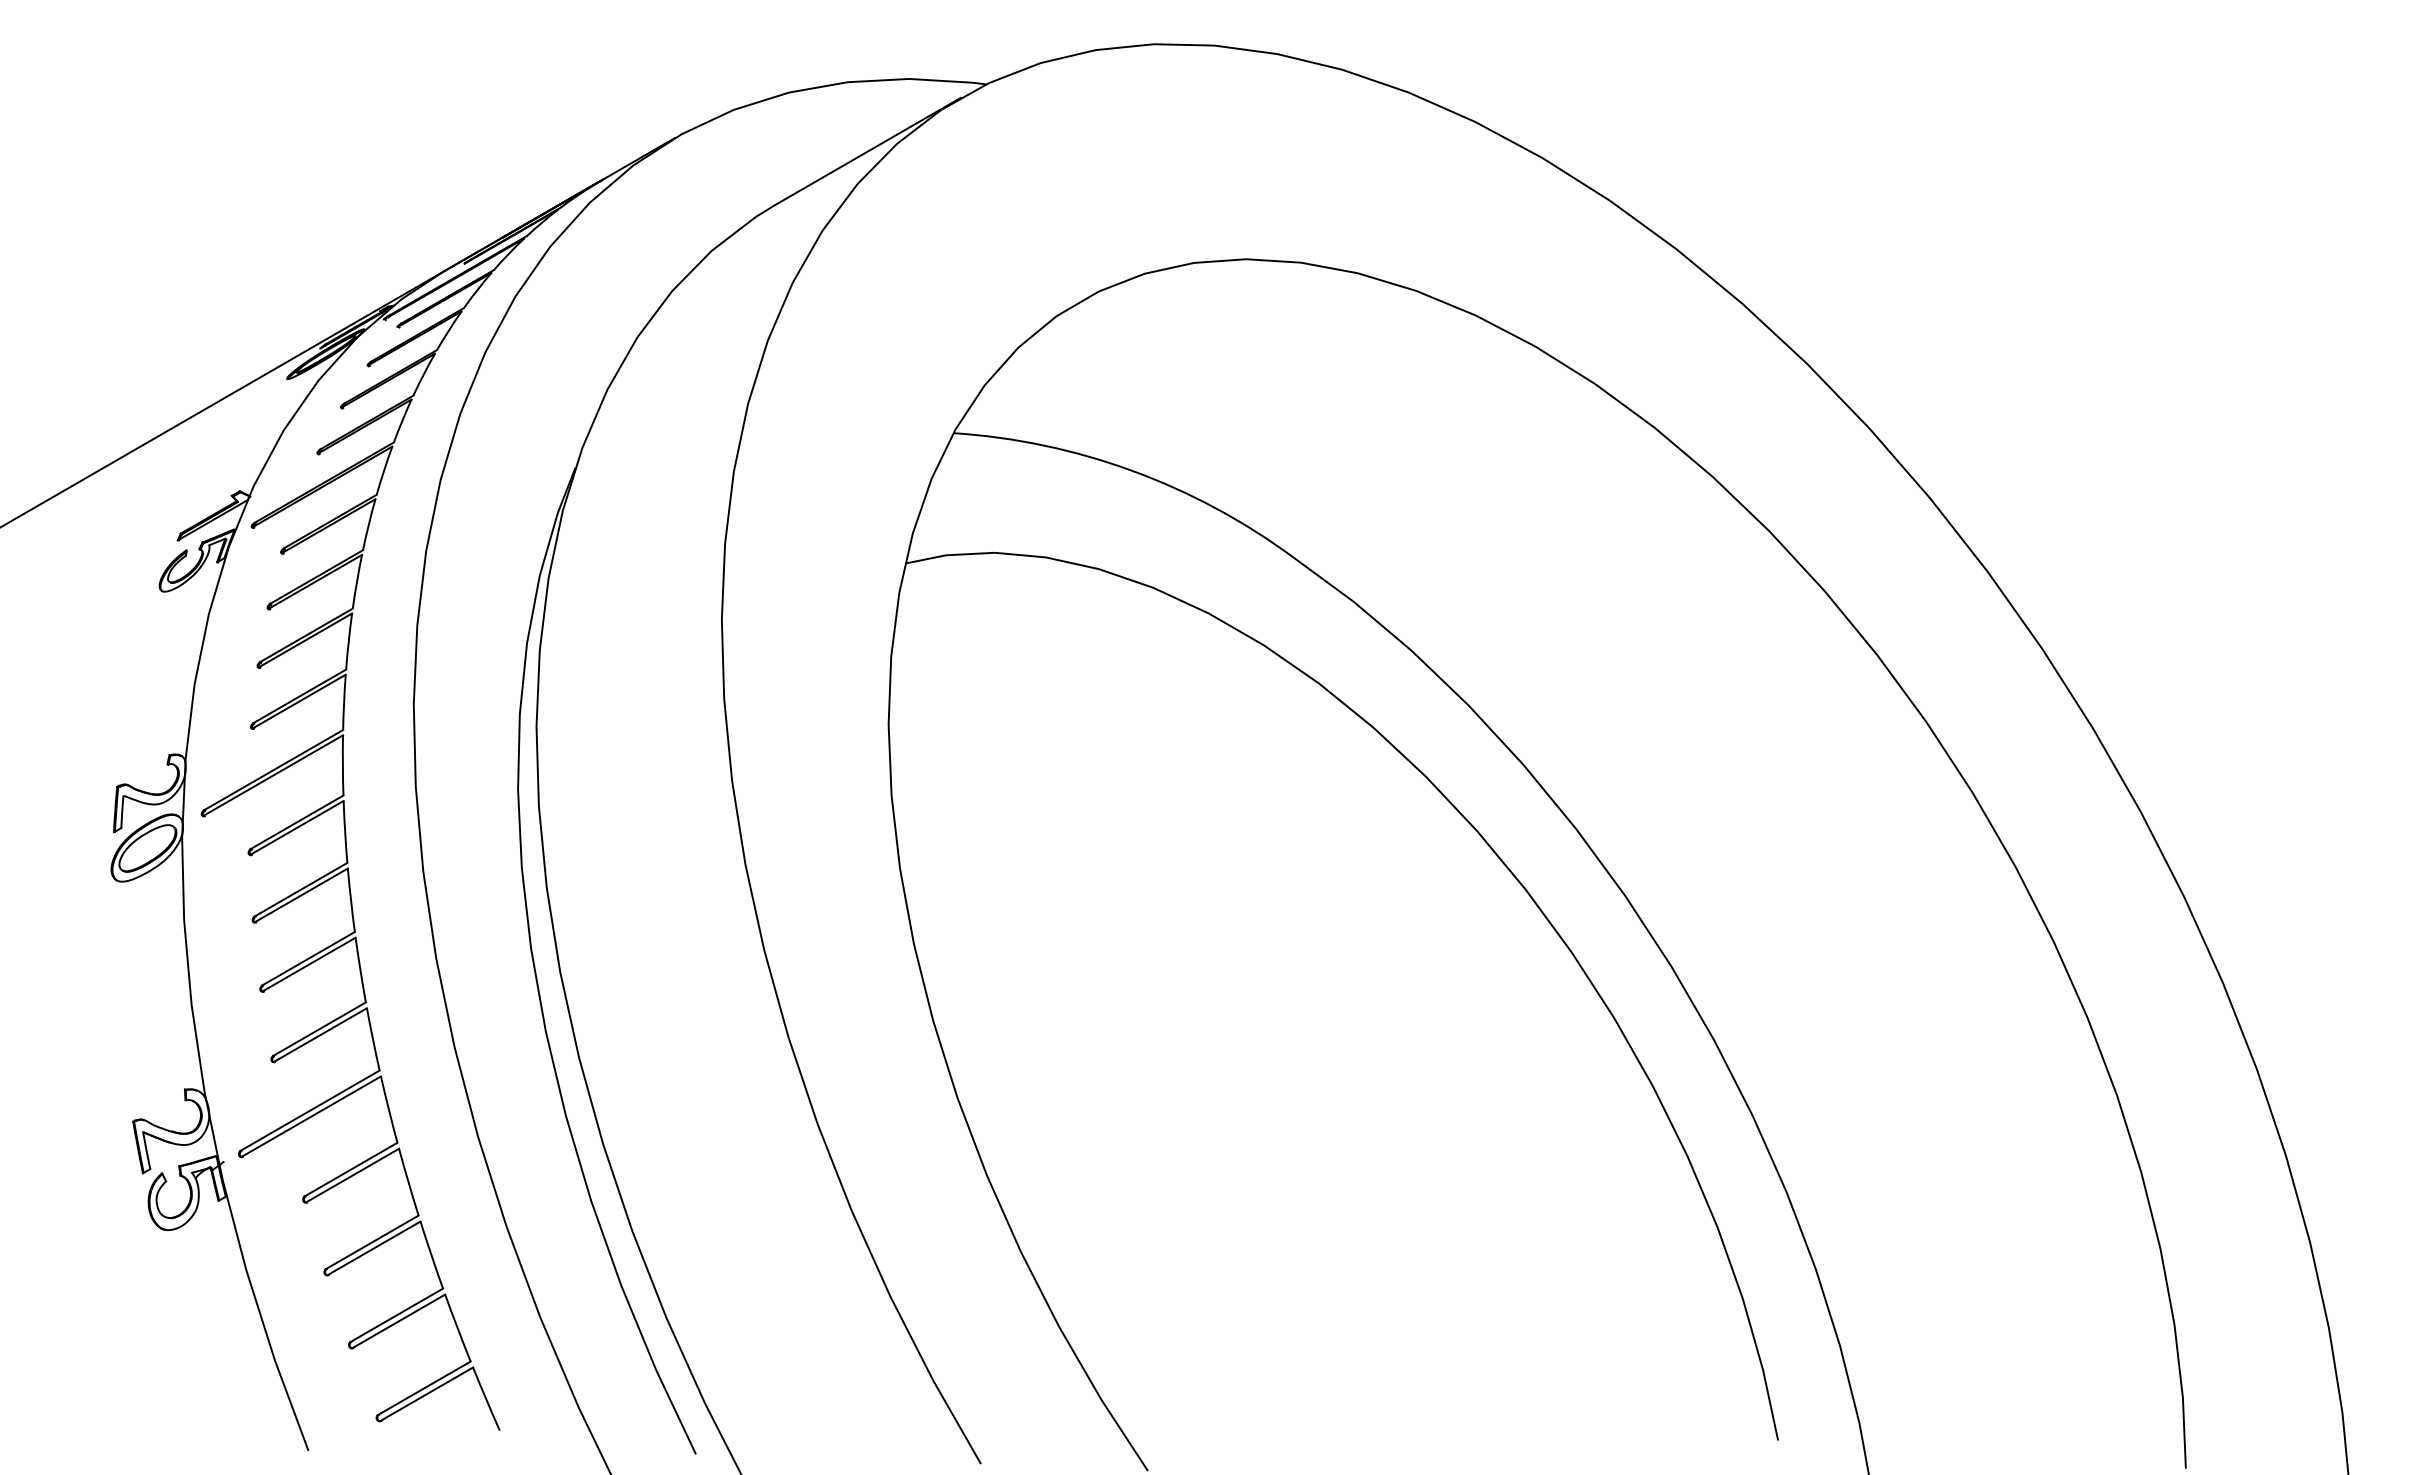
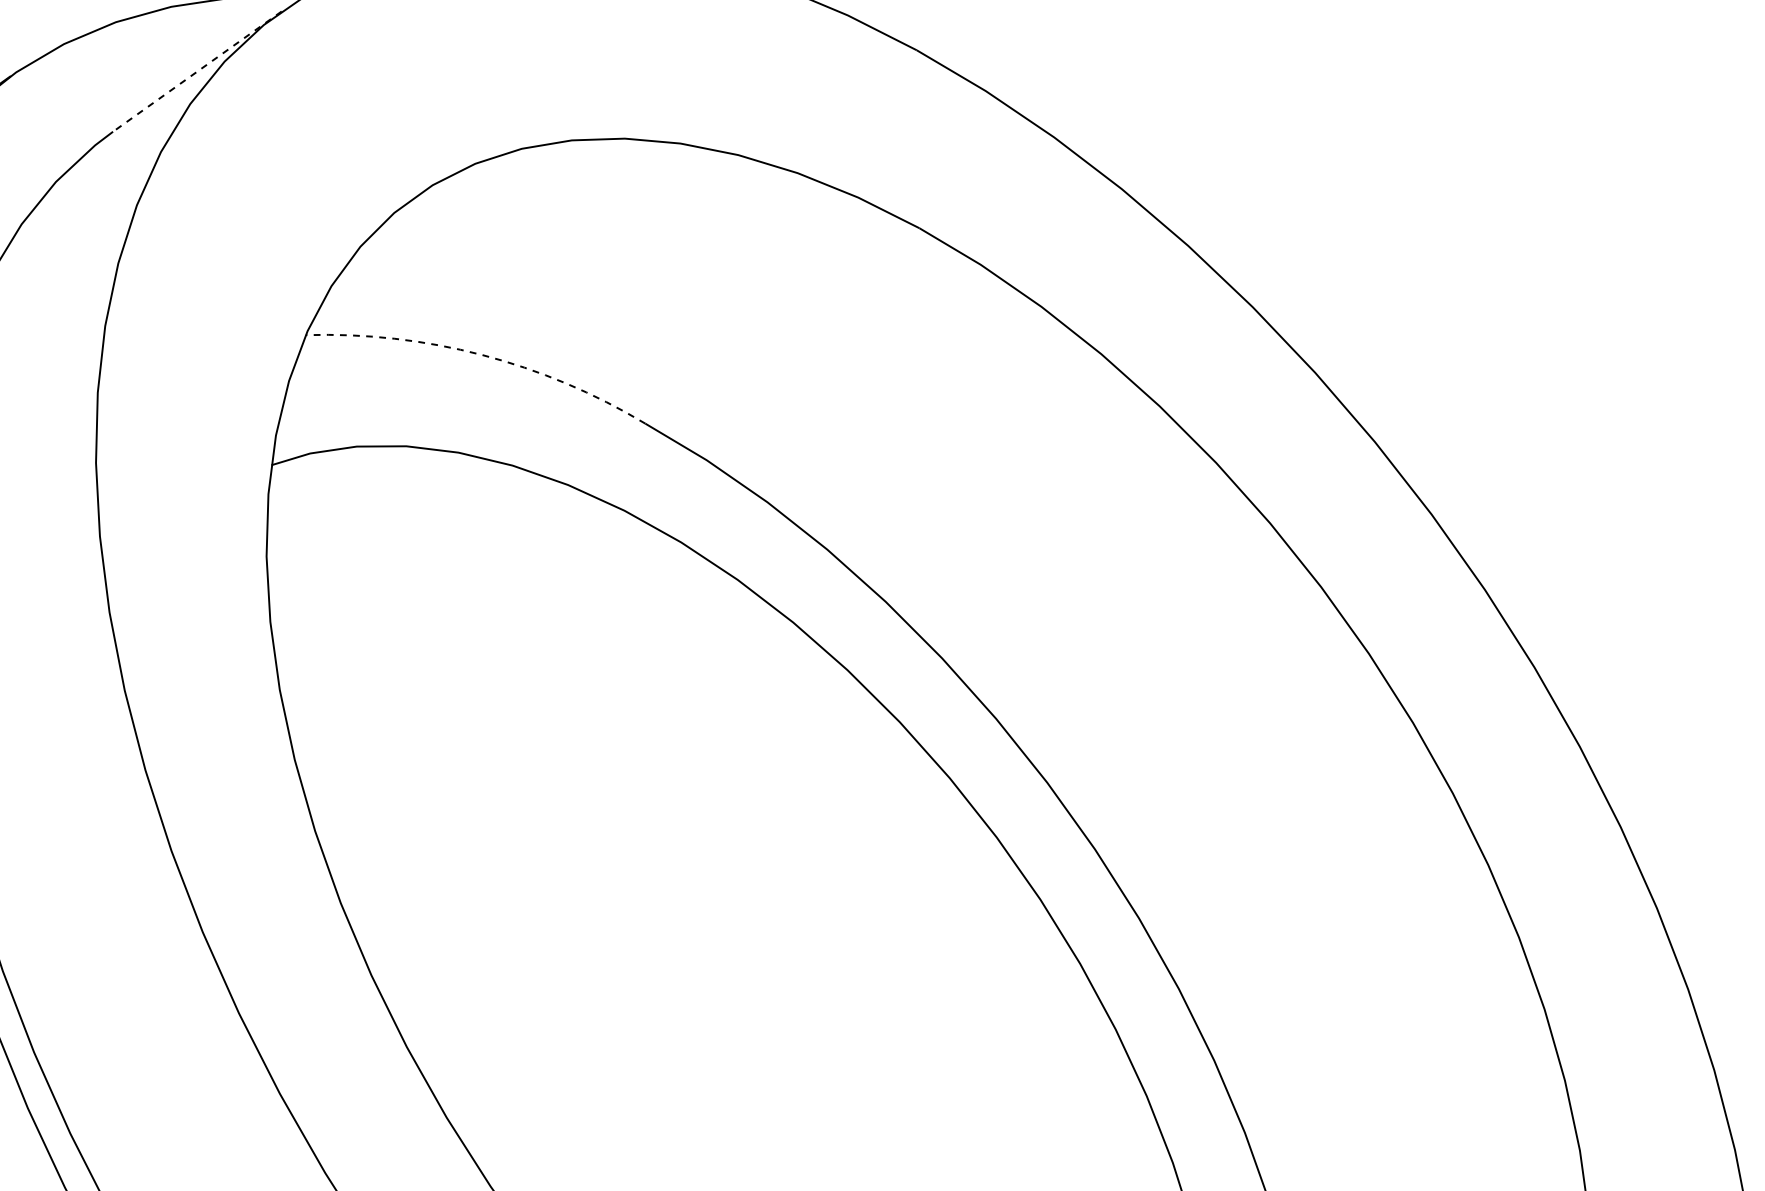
line: (868, 151) -> (197, 71), solid -> dashed
arc: (1132, 470) -> (481, 354), solid -> dashed

